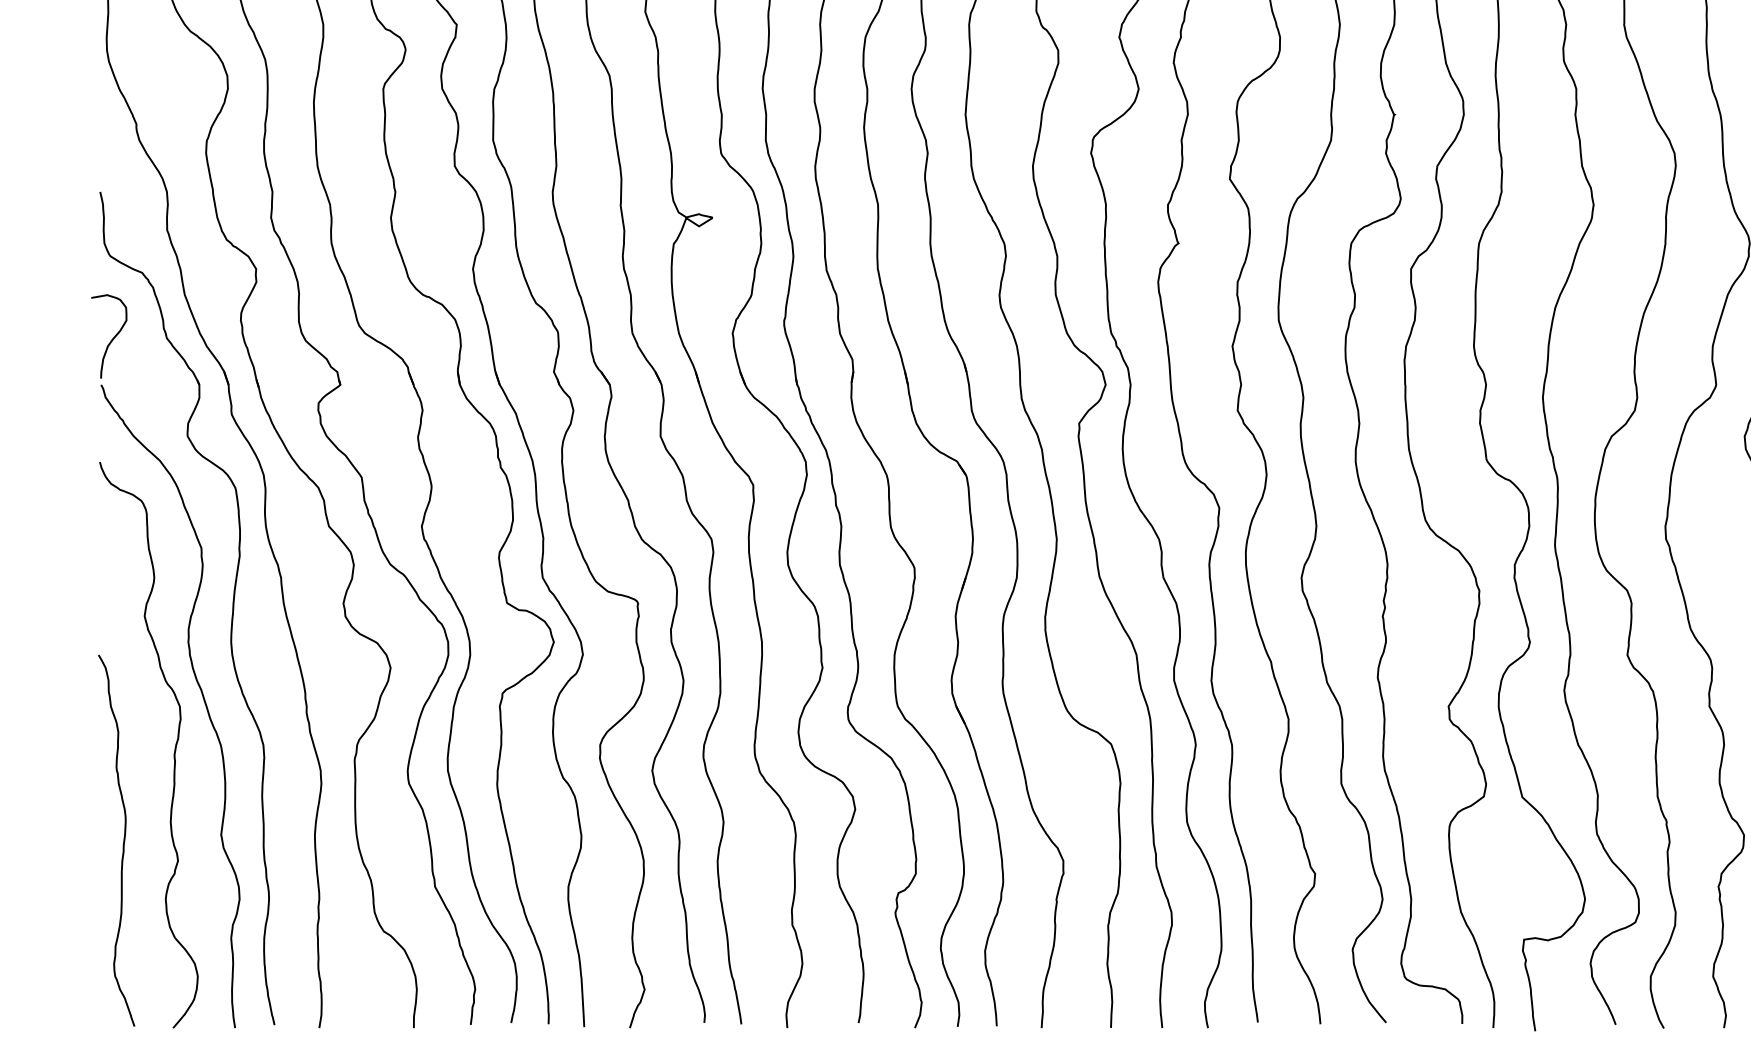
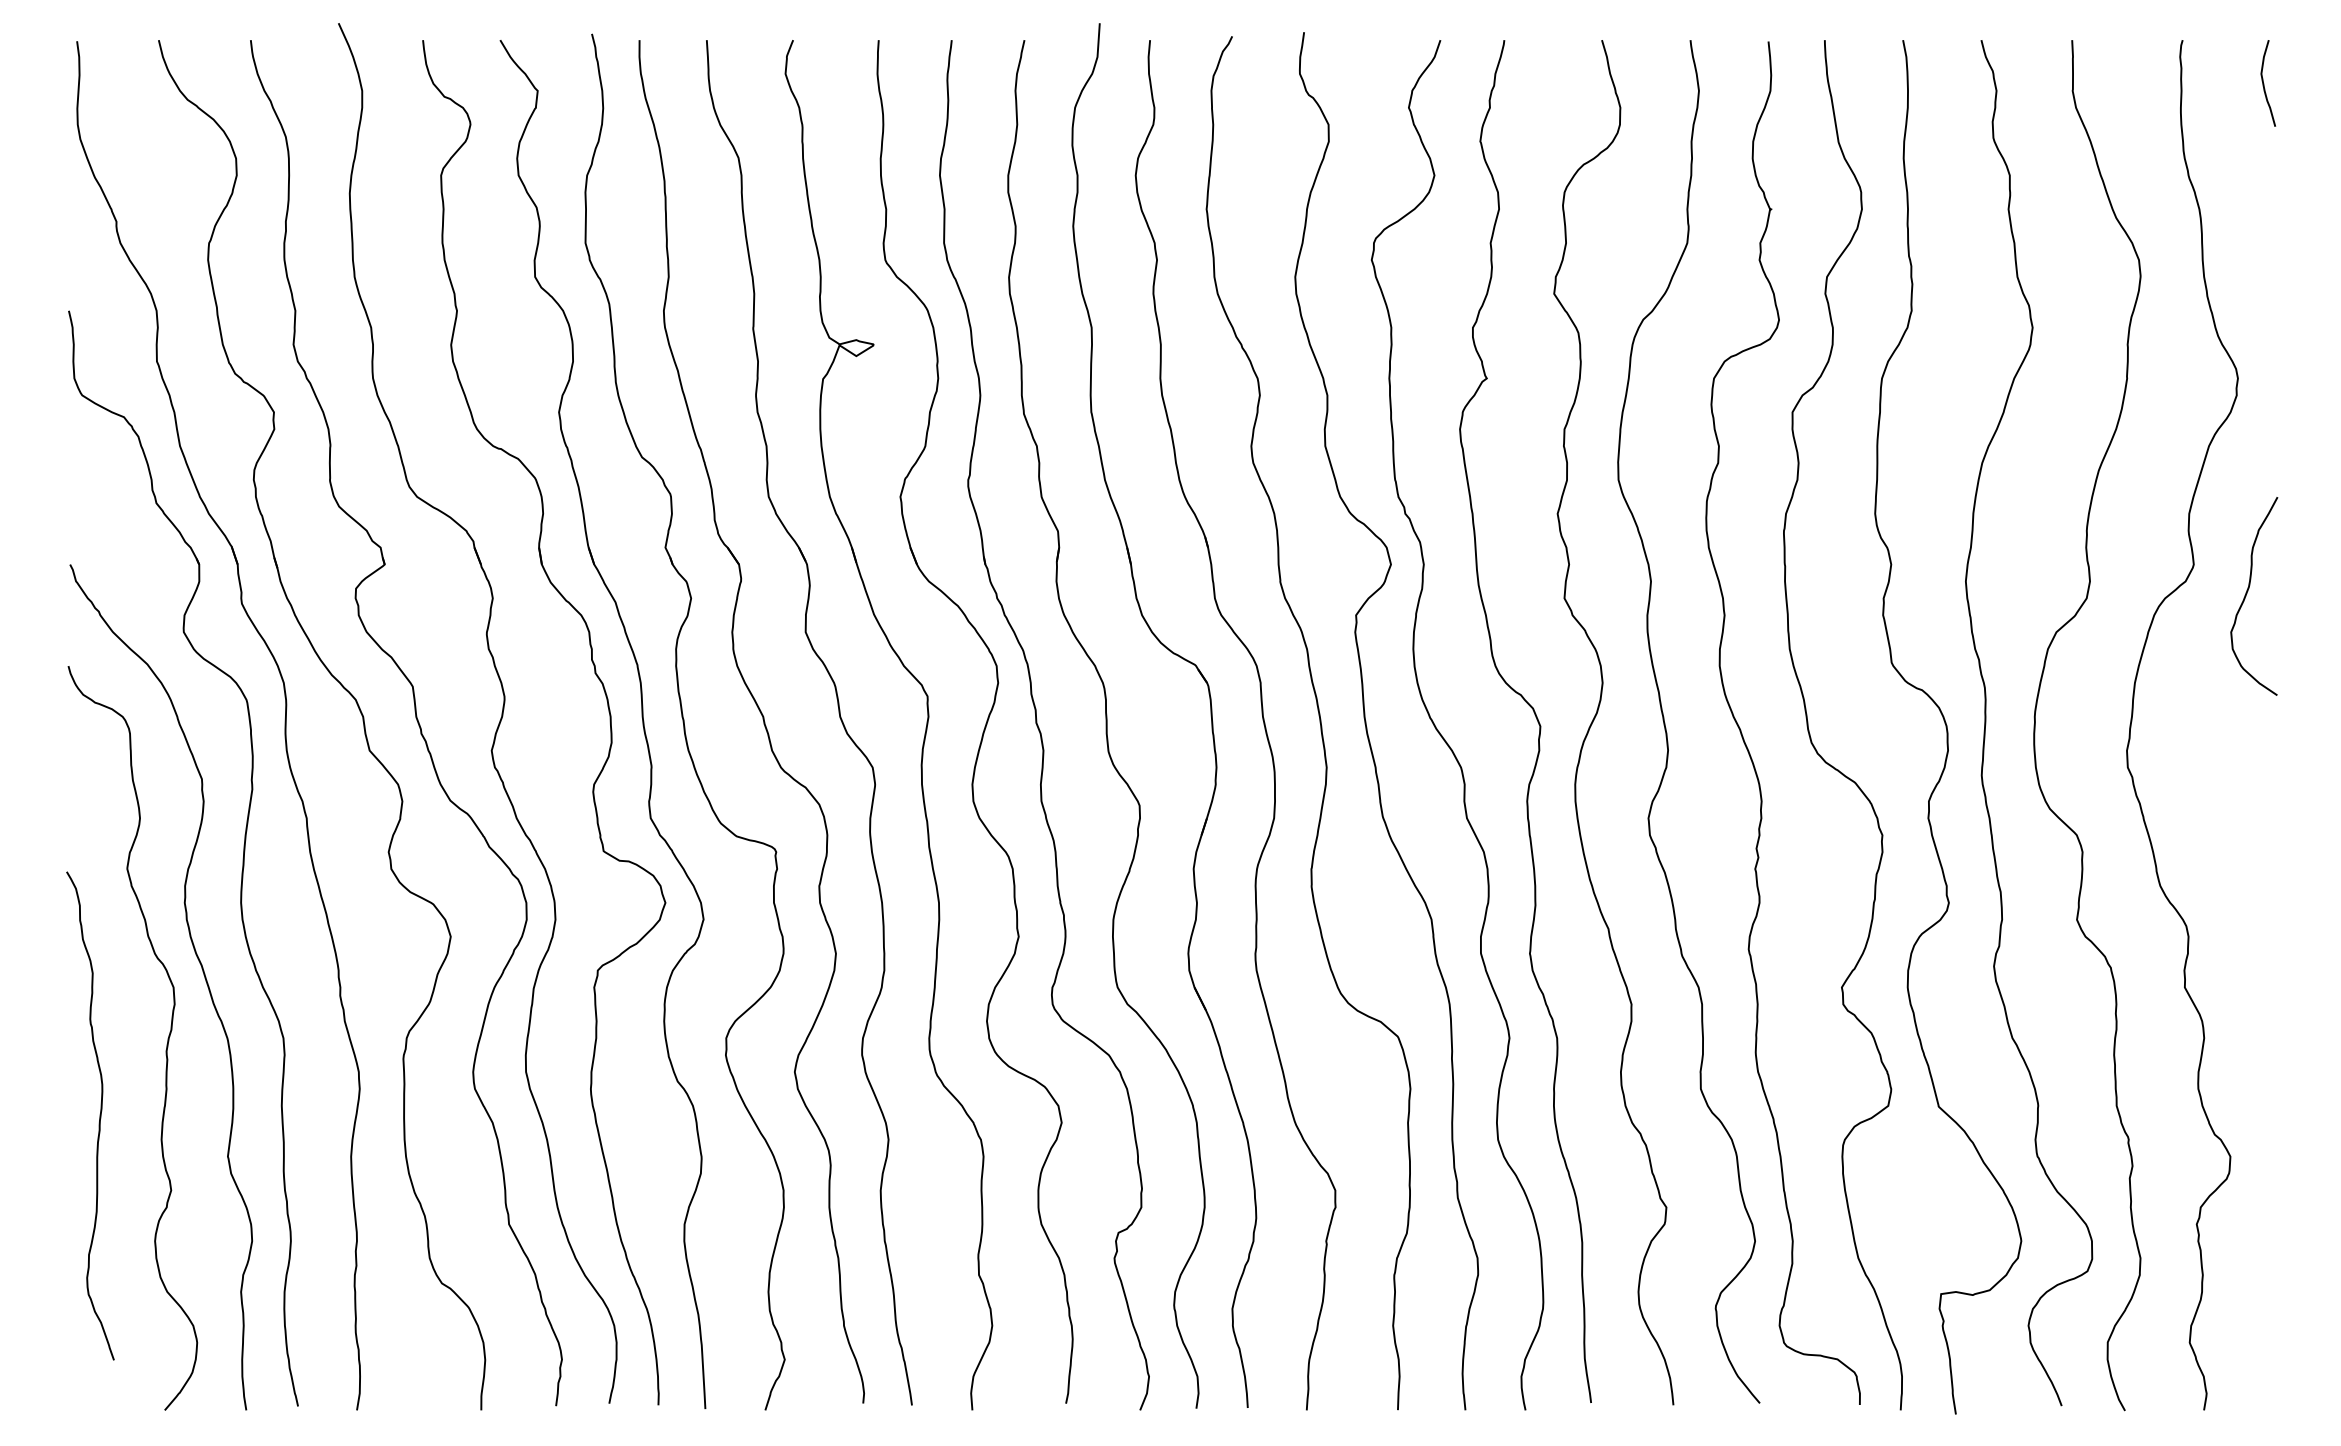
curve: (112, 339) -> (84, 504), removed
curve: (123, 840) -> (99, 1115), moved

